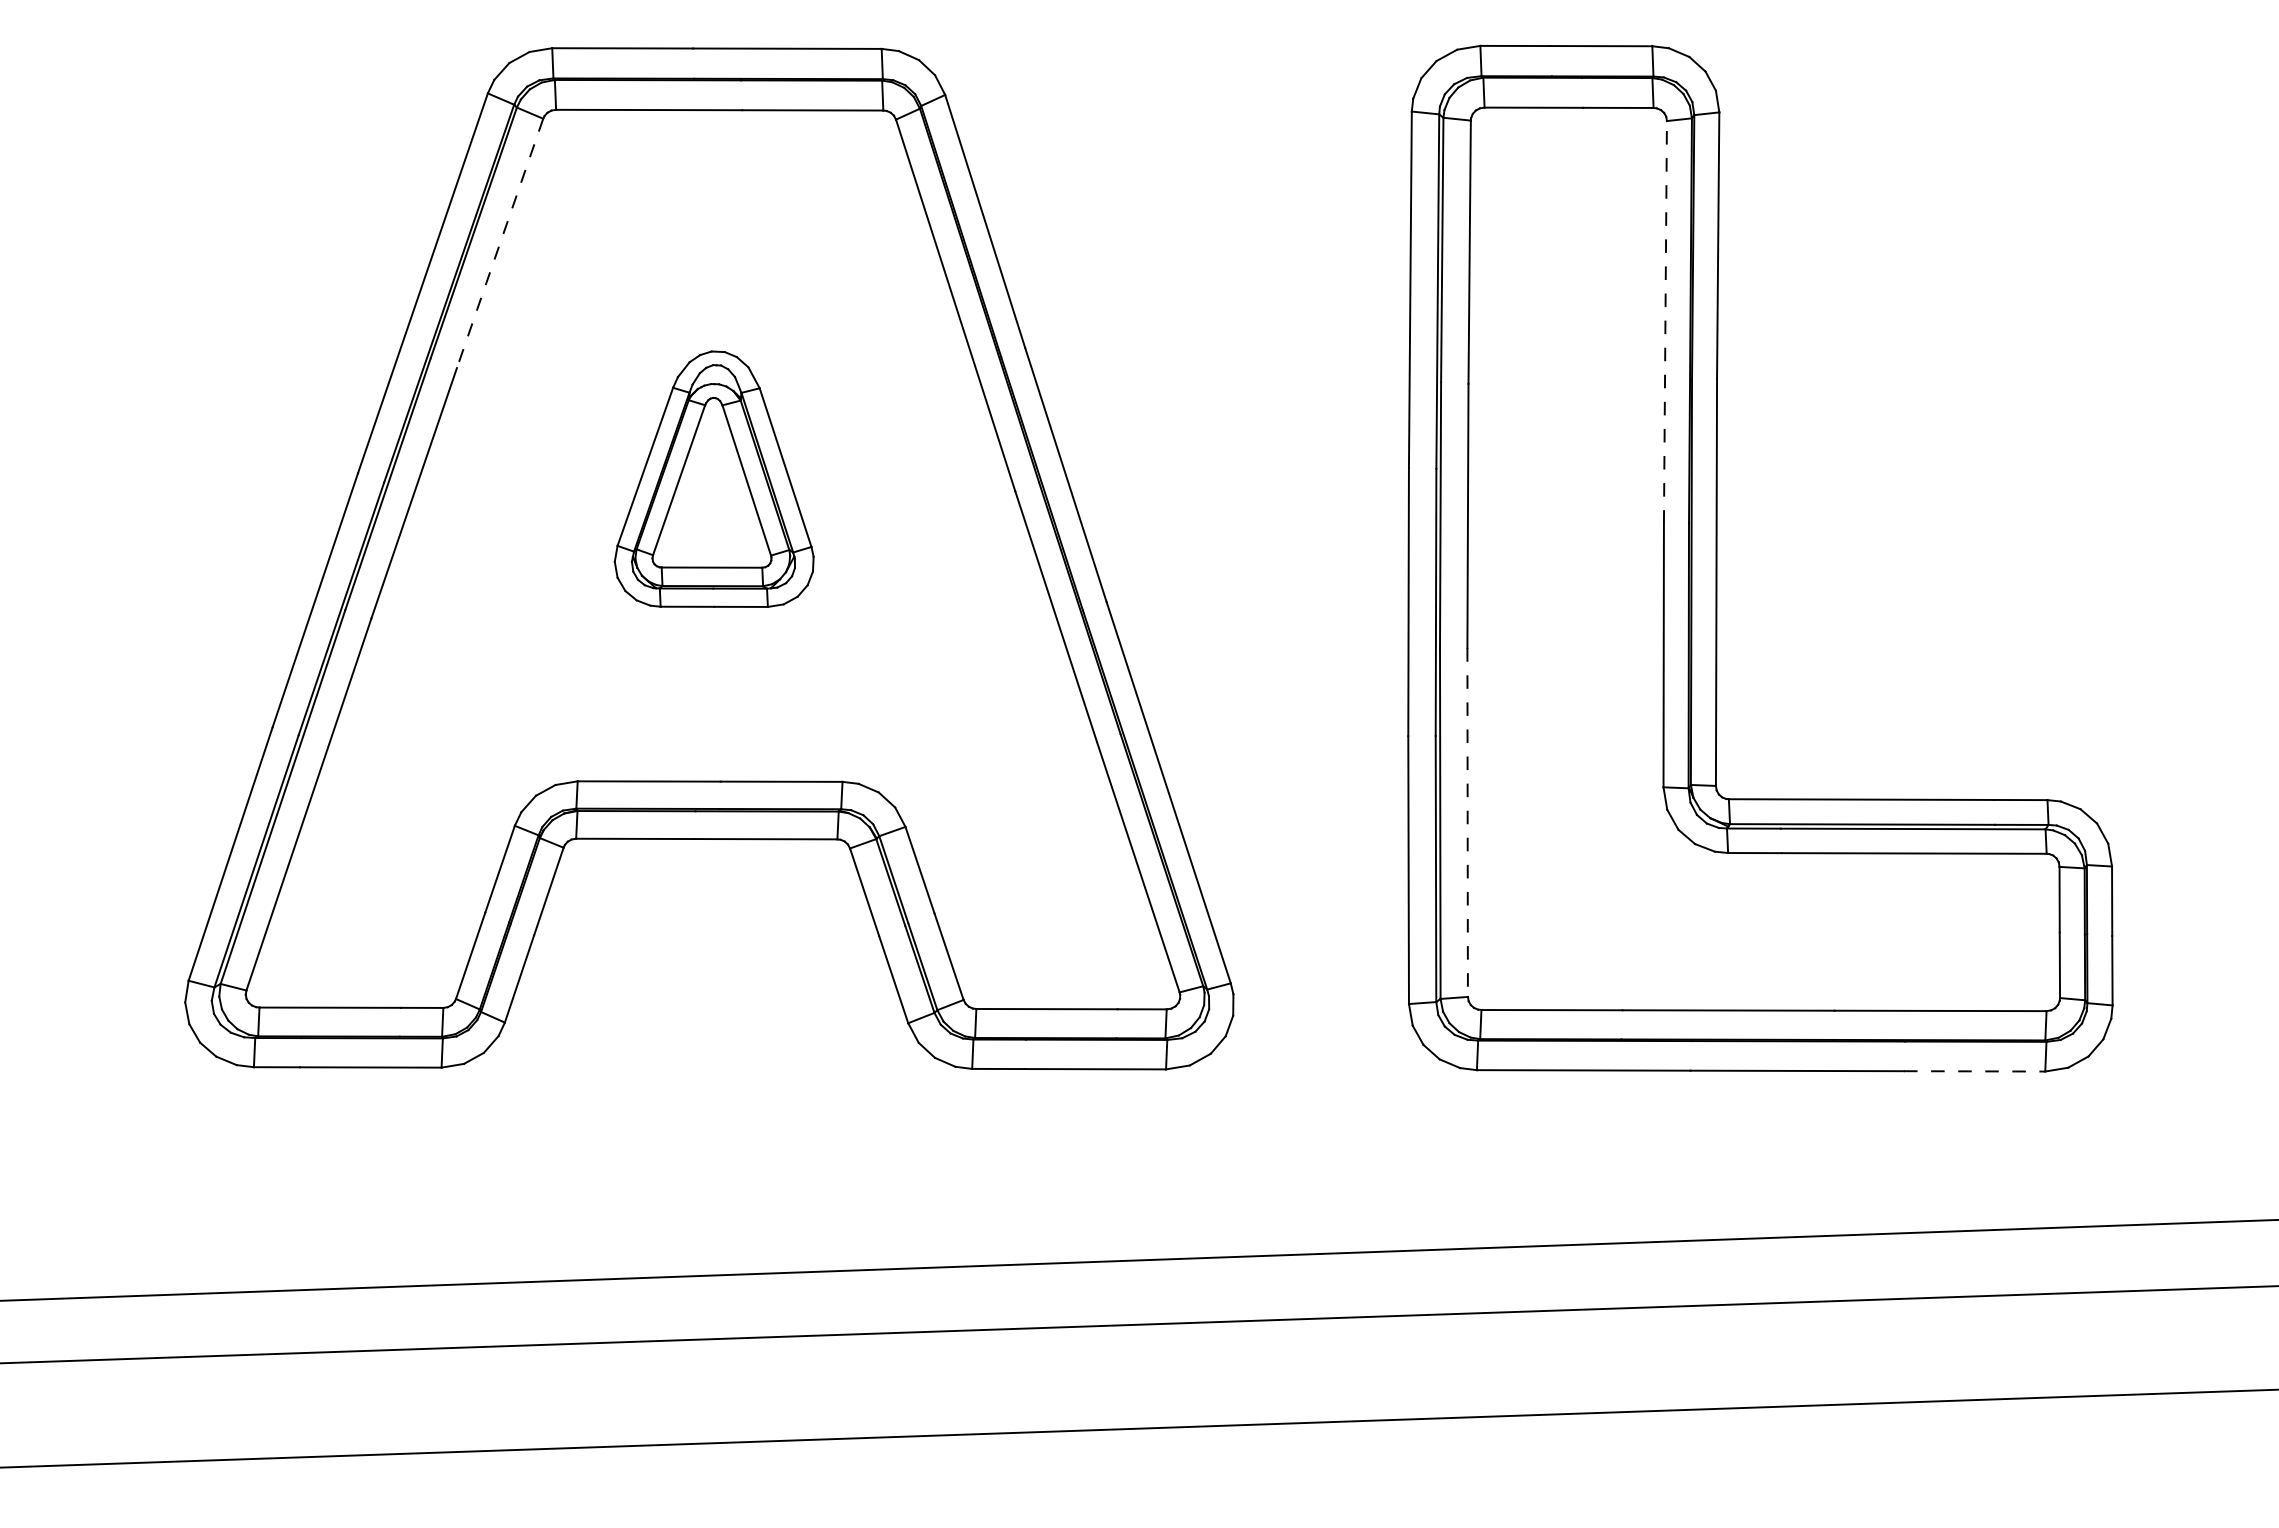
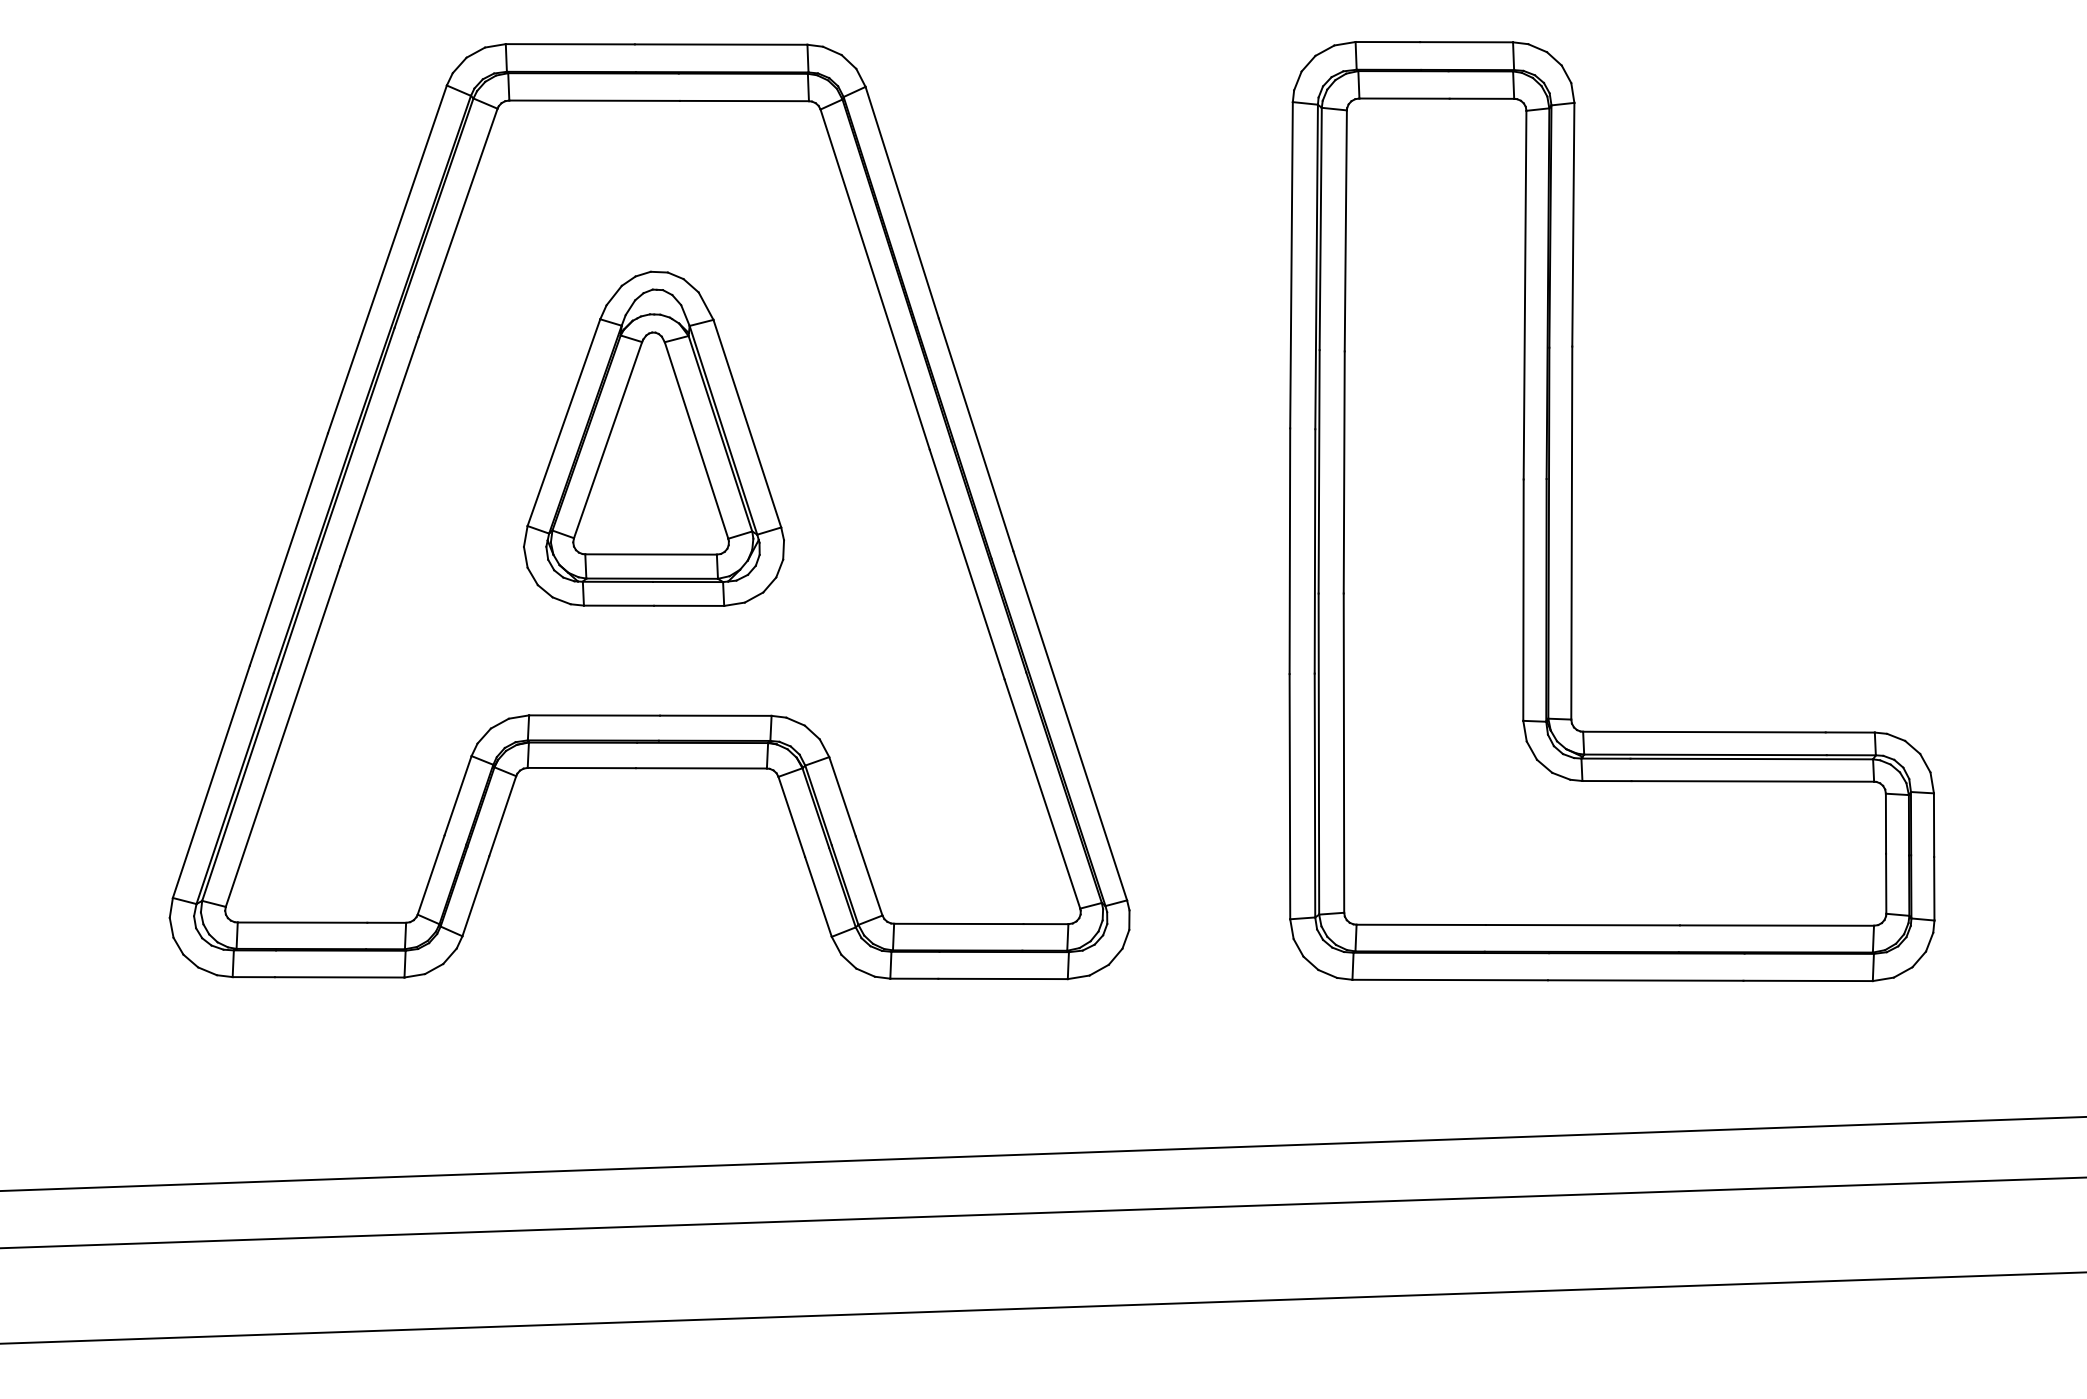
line: (500, 243) -> (458, 222), dashed -> solid
line: (1665, 321) -> (1525, 294), dashed -> solid
part: (714, 478) -> (654, 438), size x1.43
line: (1467, 823) -> (1343, 753), dashed -> solid
line: (1974, 1071) -> (1808, 981), dashed -> solid

